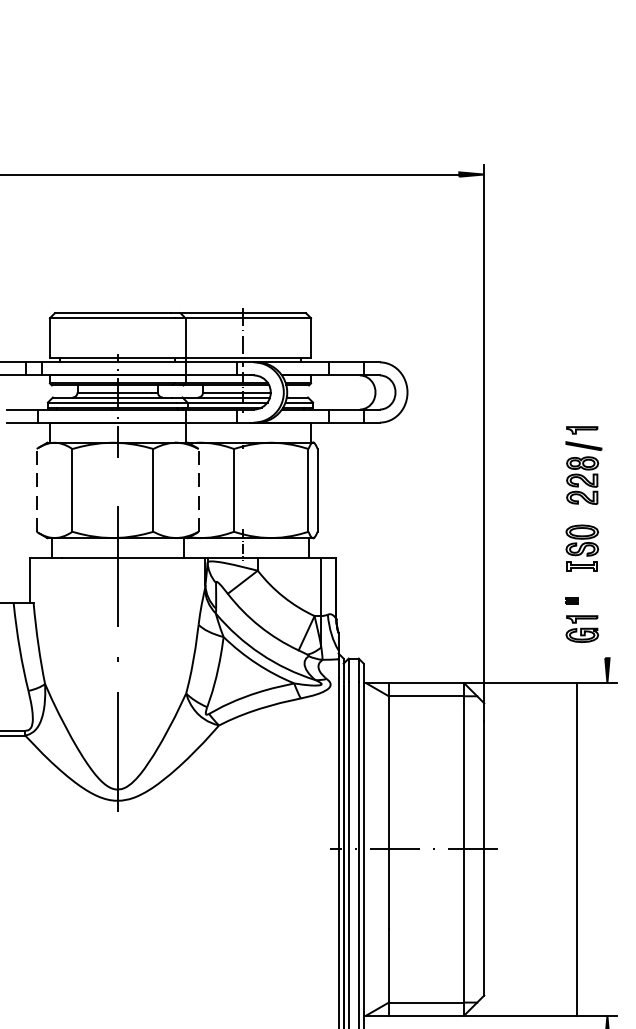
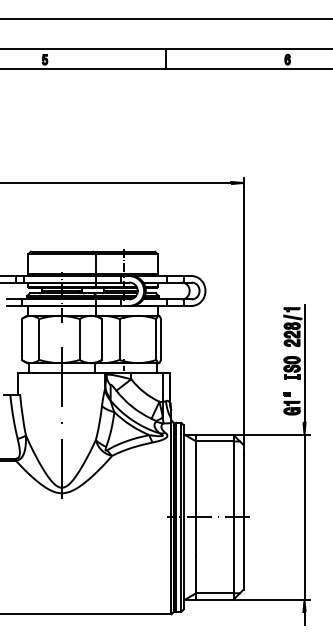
line: (36, 490) -> (21, 339), dashed -> solid
line: (199, 490) -> (102, 339), dashed -> solid
line: (607, 538) -> (304, 363), added
line: (577, 849) -> (304, 517), moved

